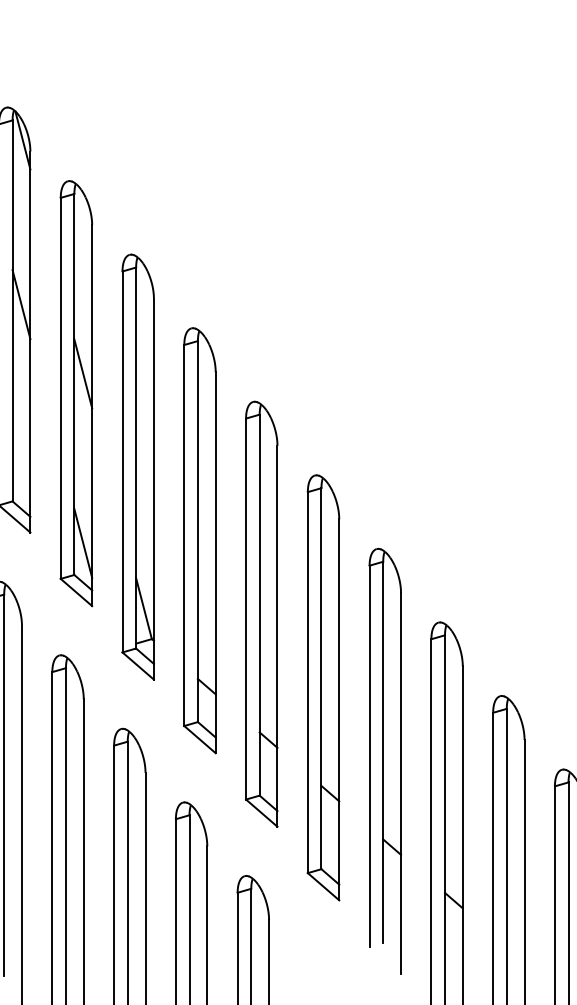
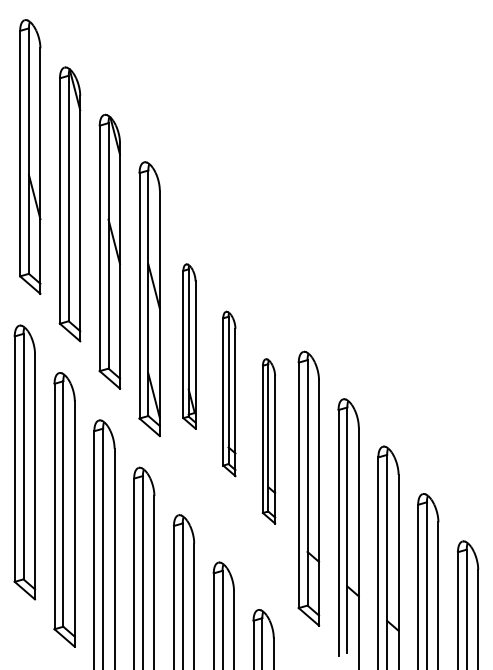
part: (138, 467) -> (189, 346), size x0.6
part: (200, 540) -> (229, 393), size x0.6
part: (260, 614) -> (268, 441), size x0.6

